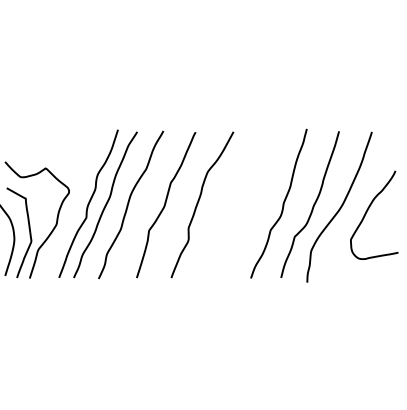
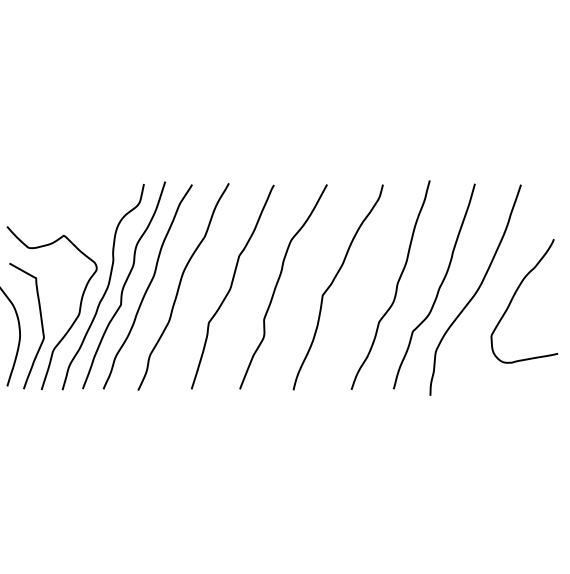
curve: (237, 203) -> (332, 284), added
curve: (75, 205) -> (105, 287), added

